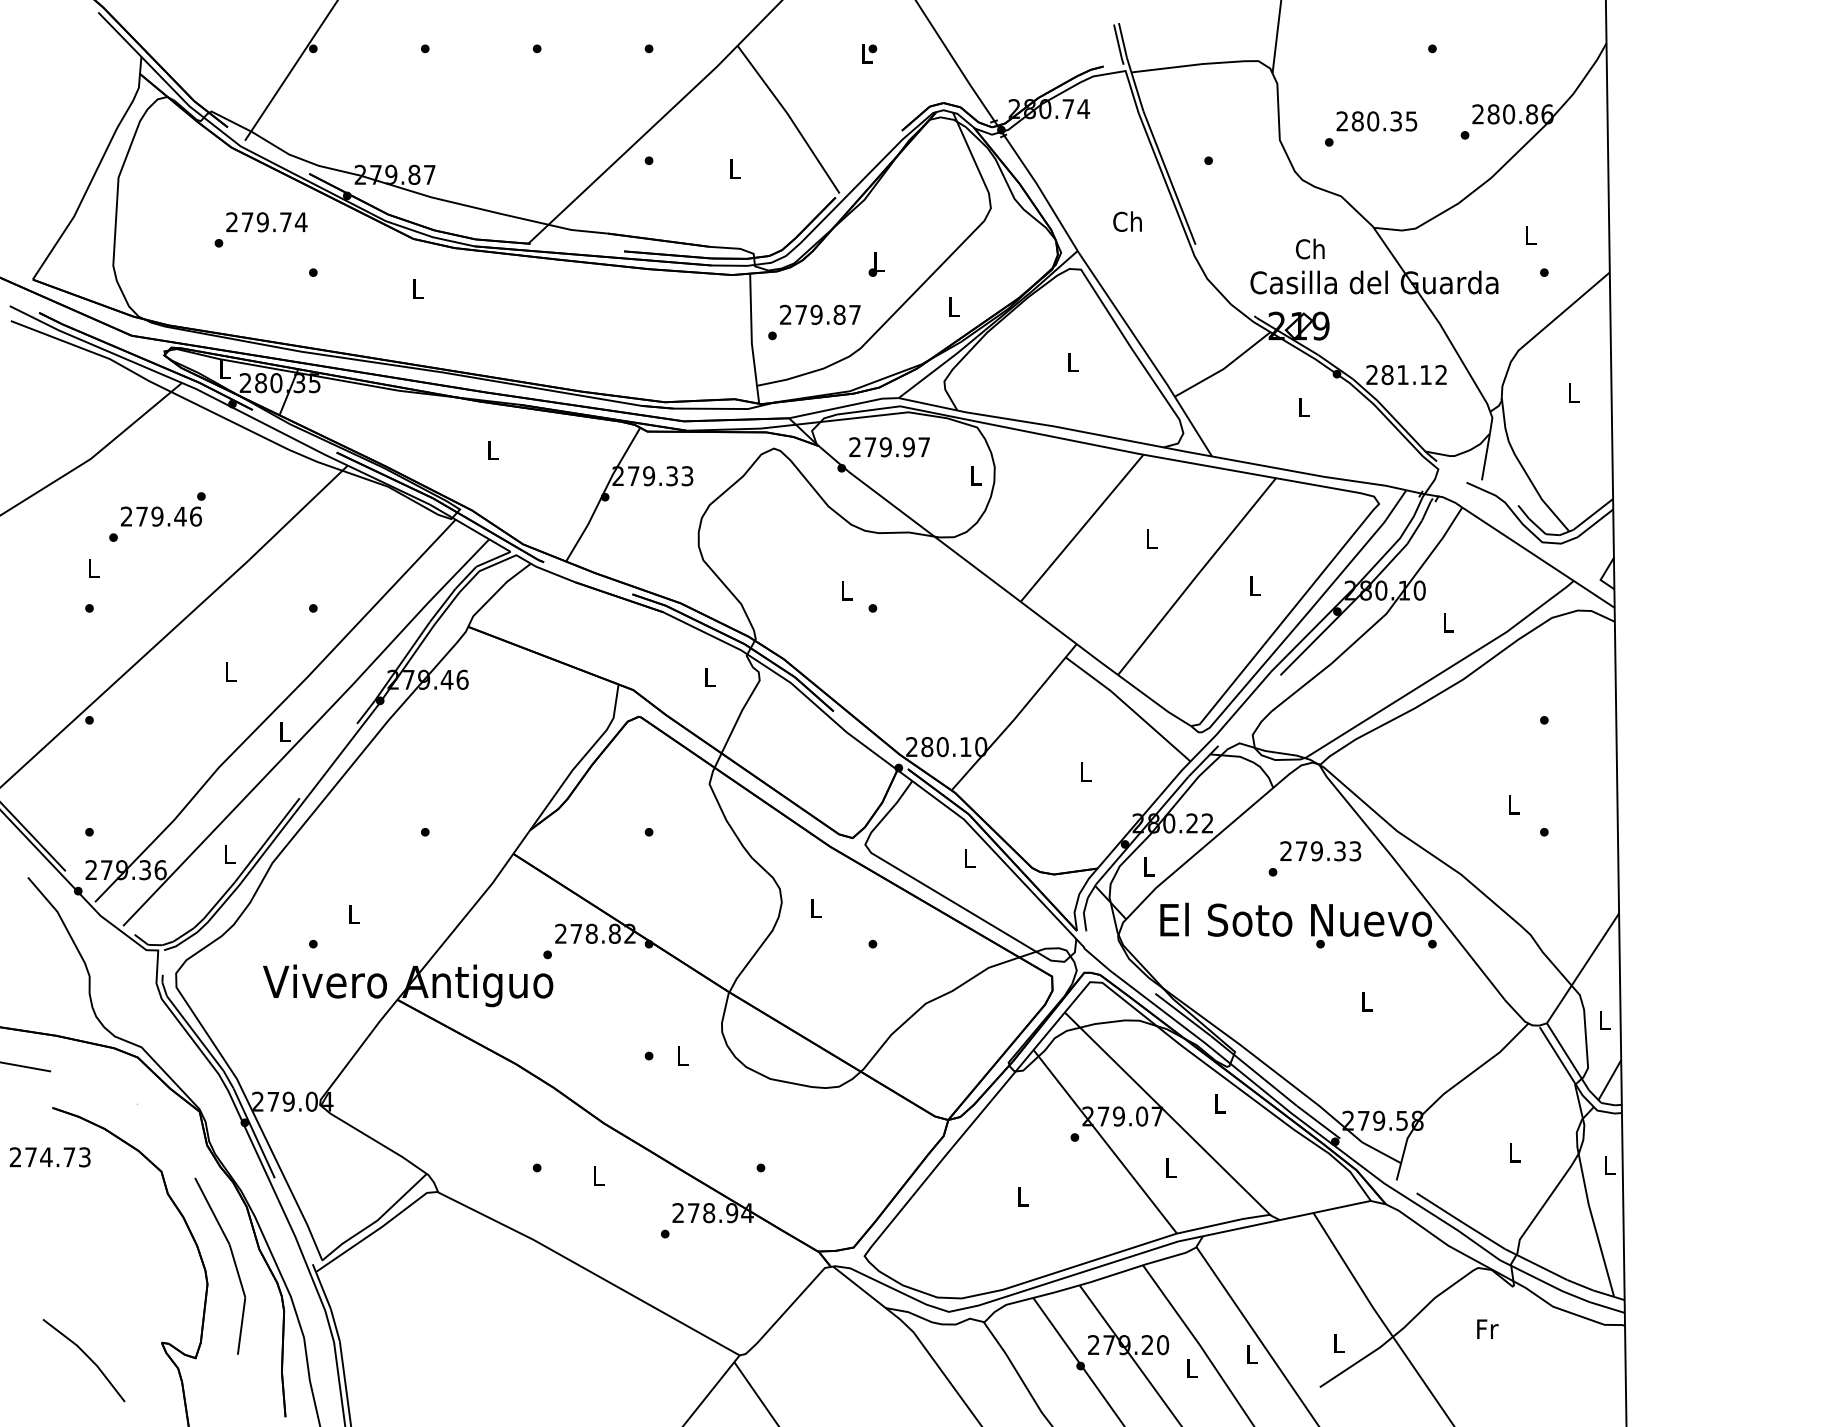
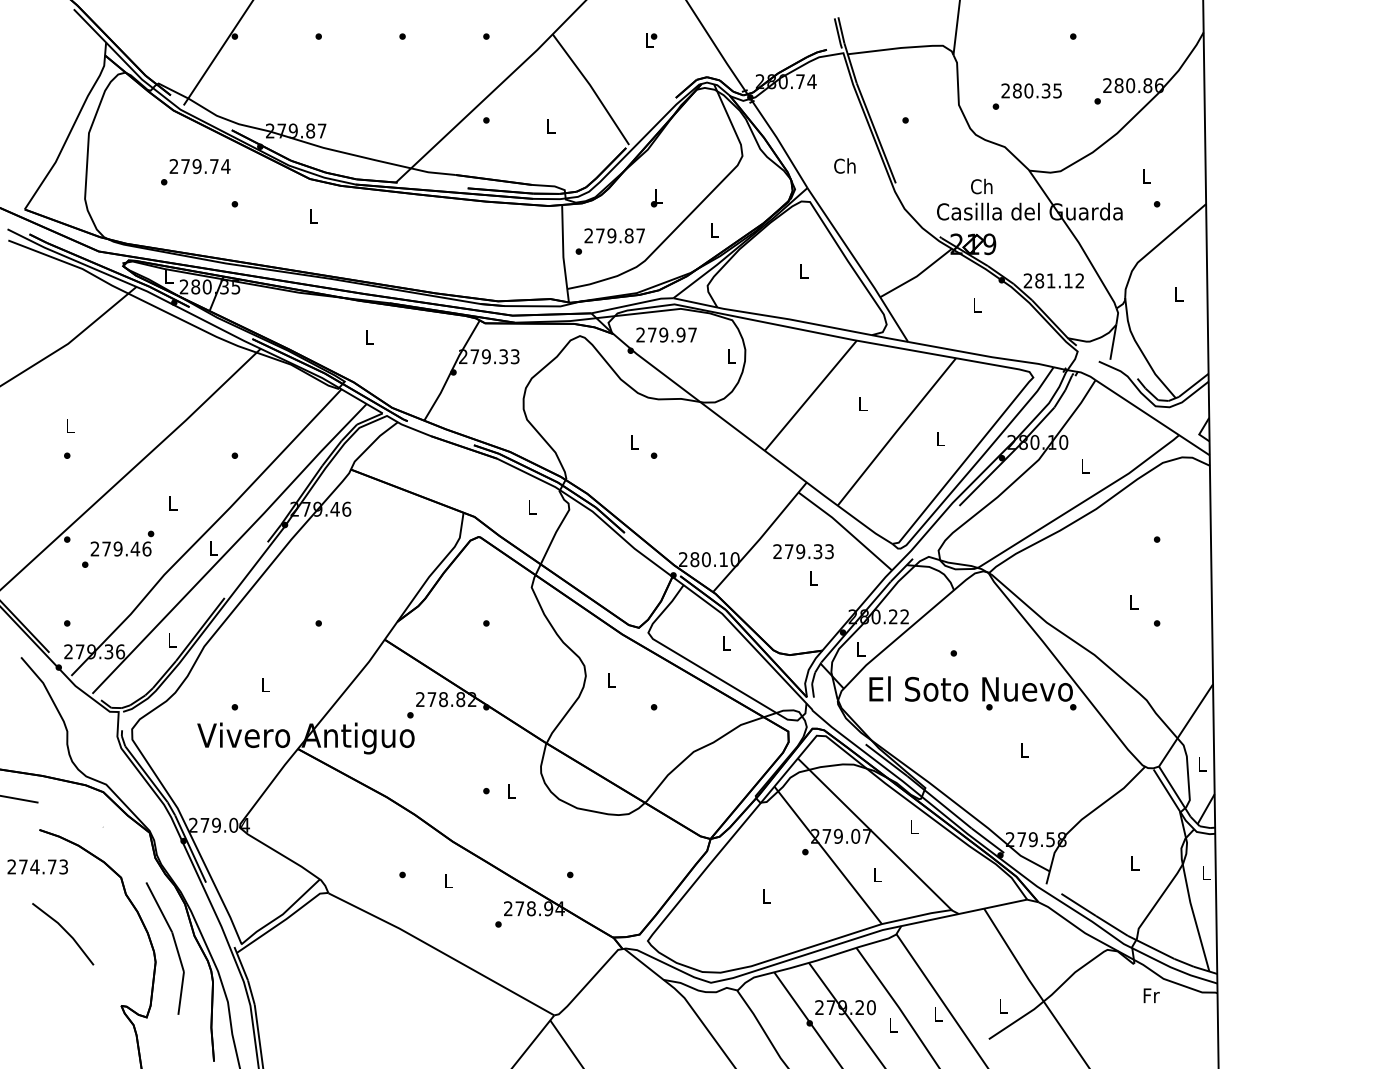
text: (157, 515) -> (118, 548), moved
text: (1320, 850) -> (803, 551), moved
text: (1487, 1328) -> (1151, 995), moved
line: (87, 1358) -> (65, 932), moved

